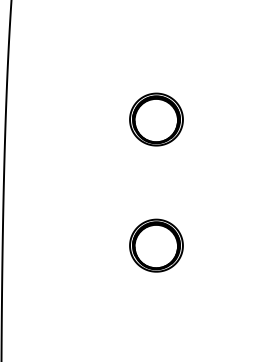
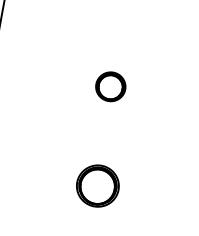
part: (156, 119) -> (110, 86), size x0.7

